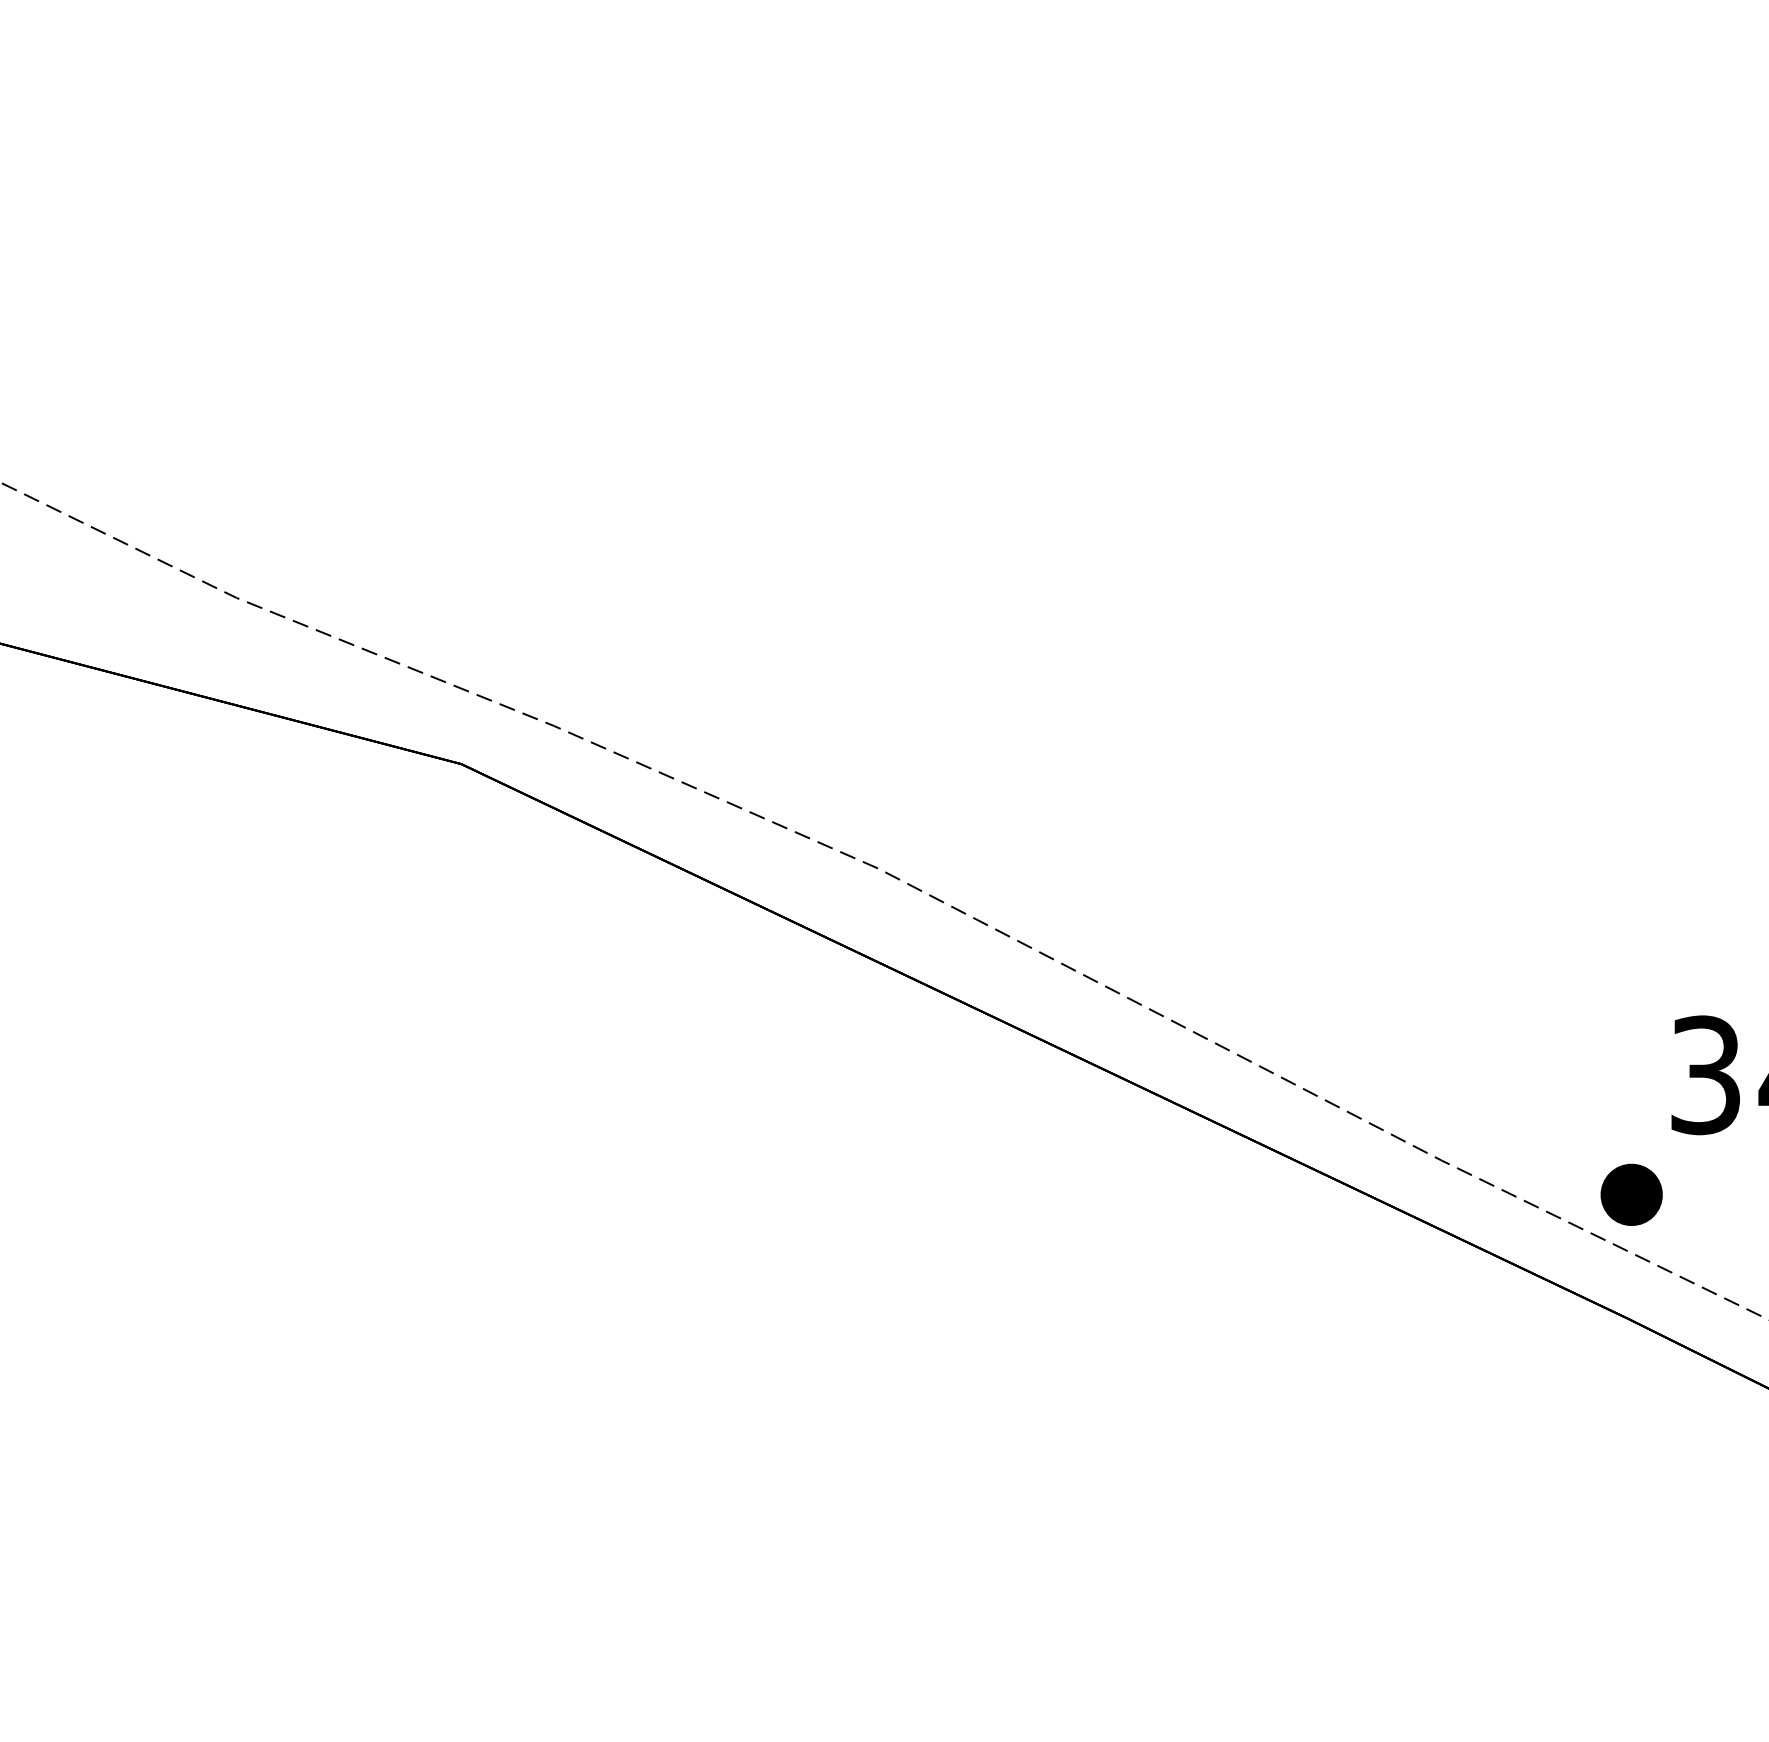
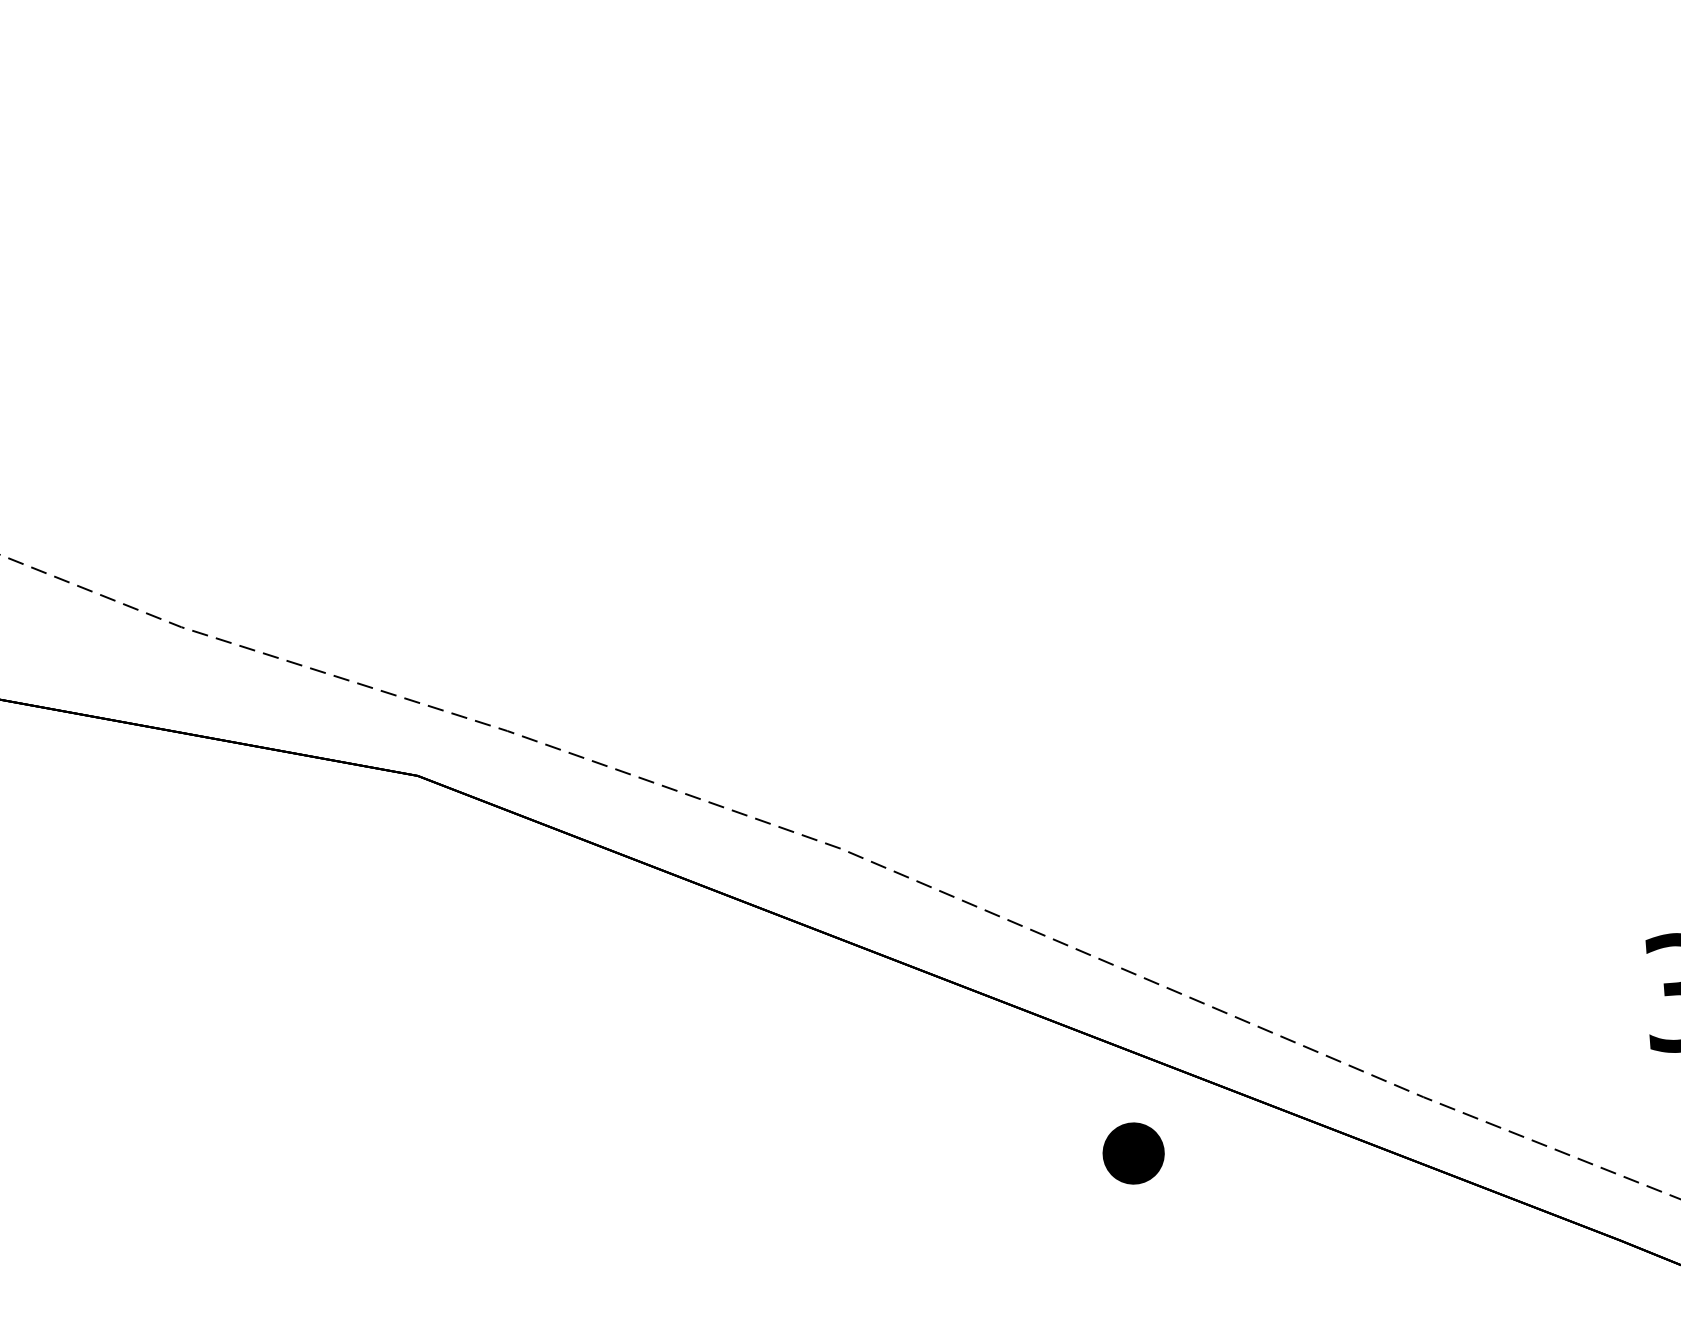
part: (1631, 1194) -> (1133, 1153), moved

